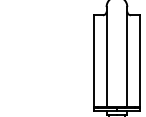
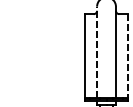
line: (106, 56) -> (97, 51), solid -> dashed
line: (140, 61) -> (127, 56), solid -> dashed

